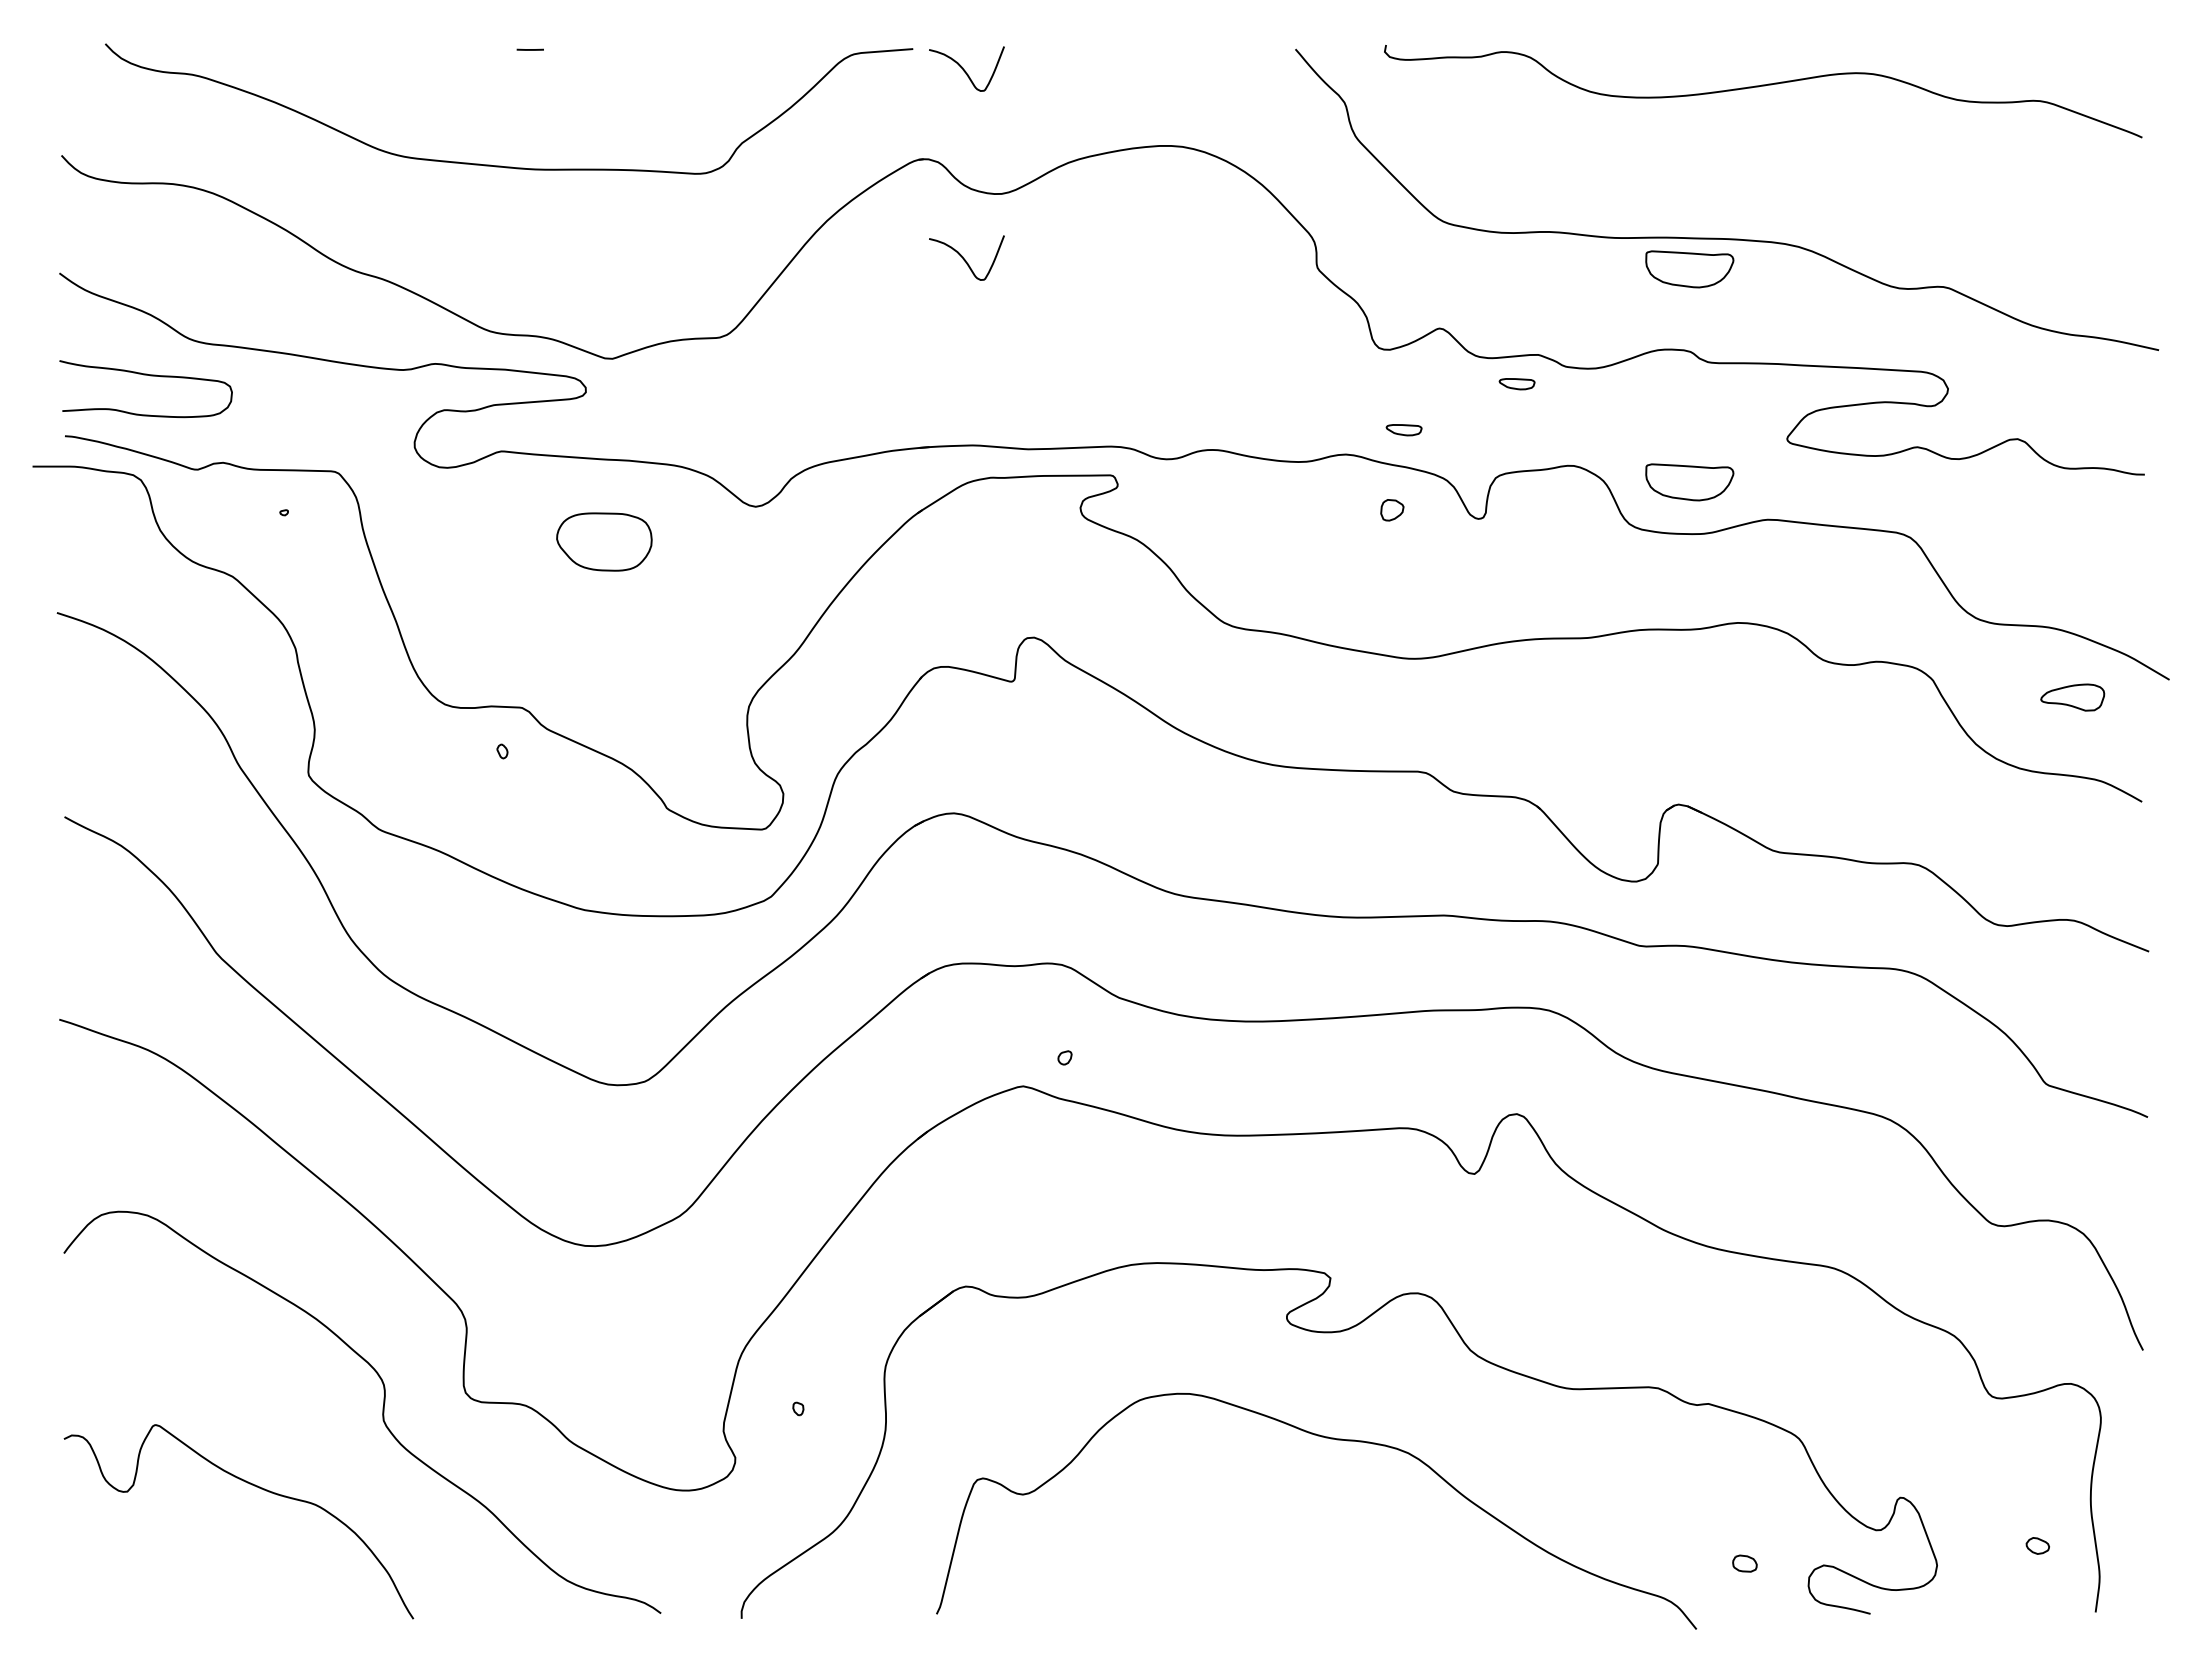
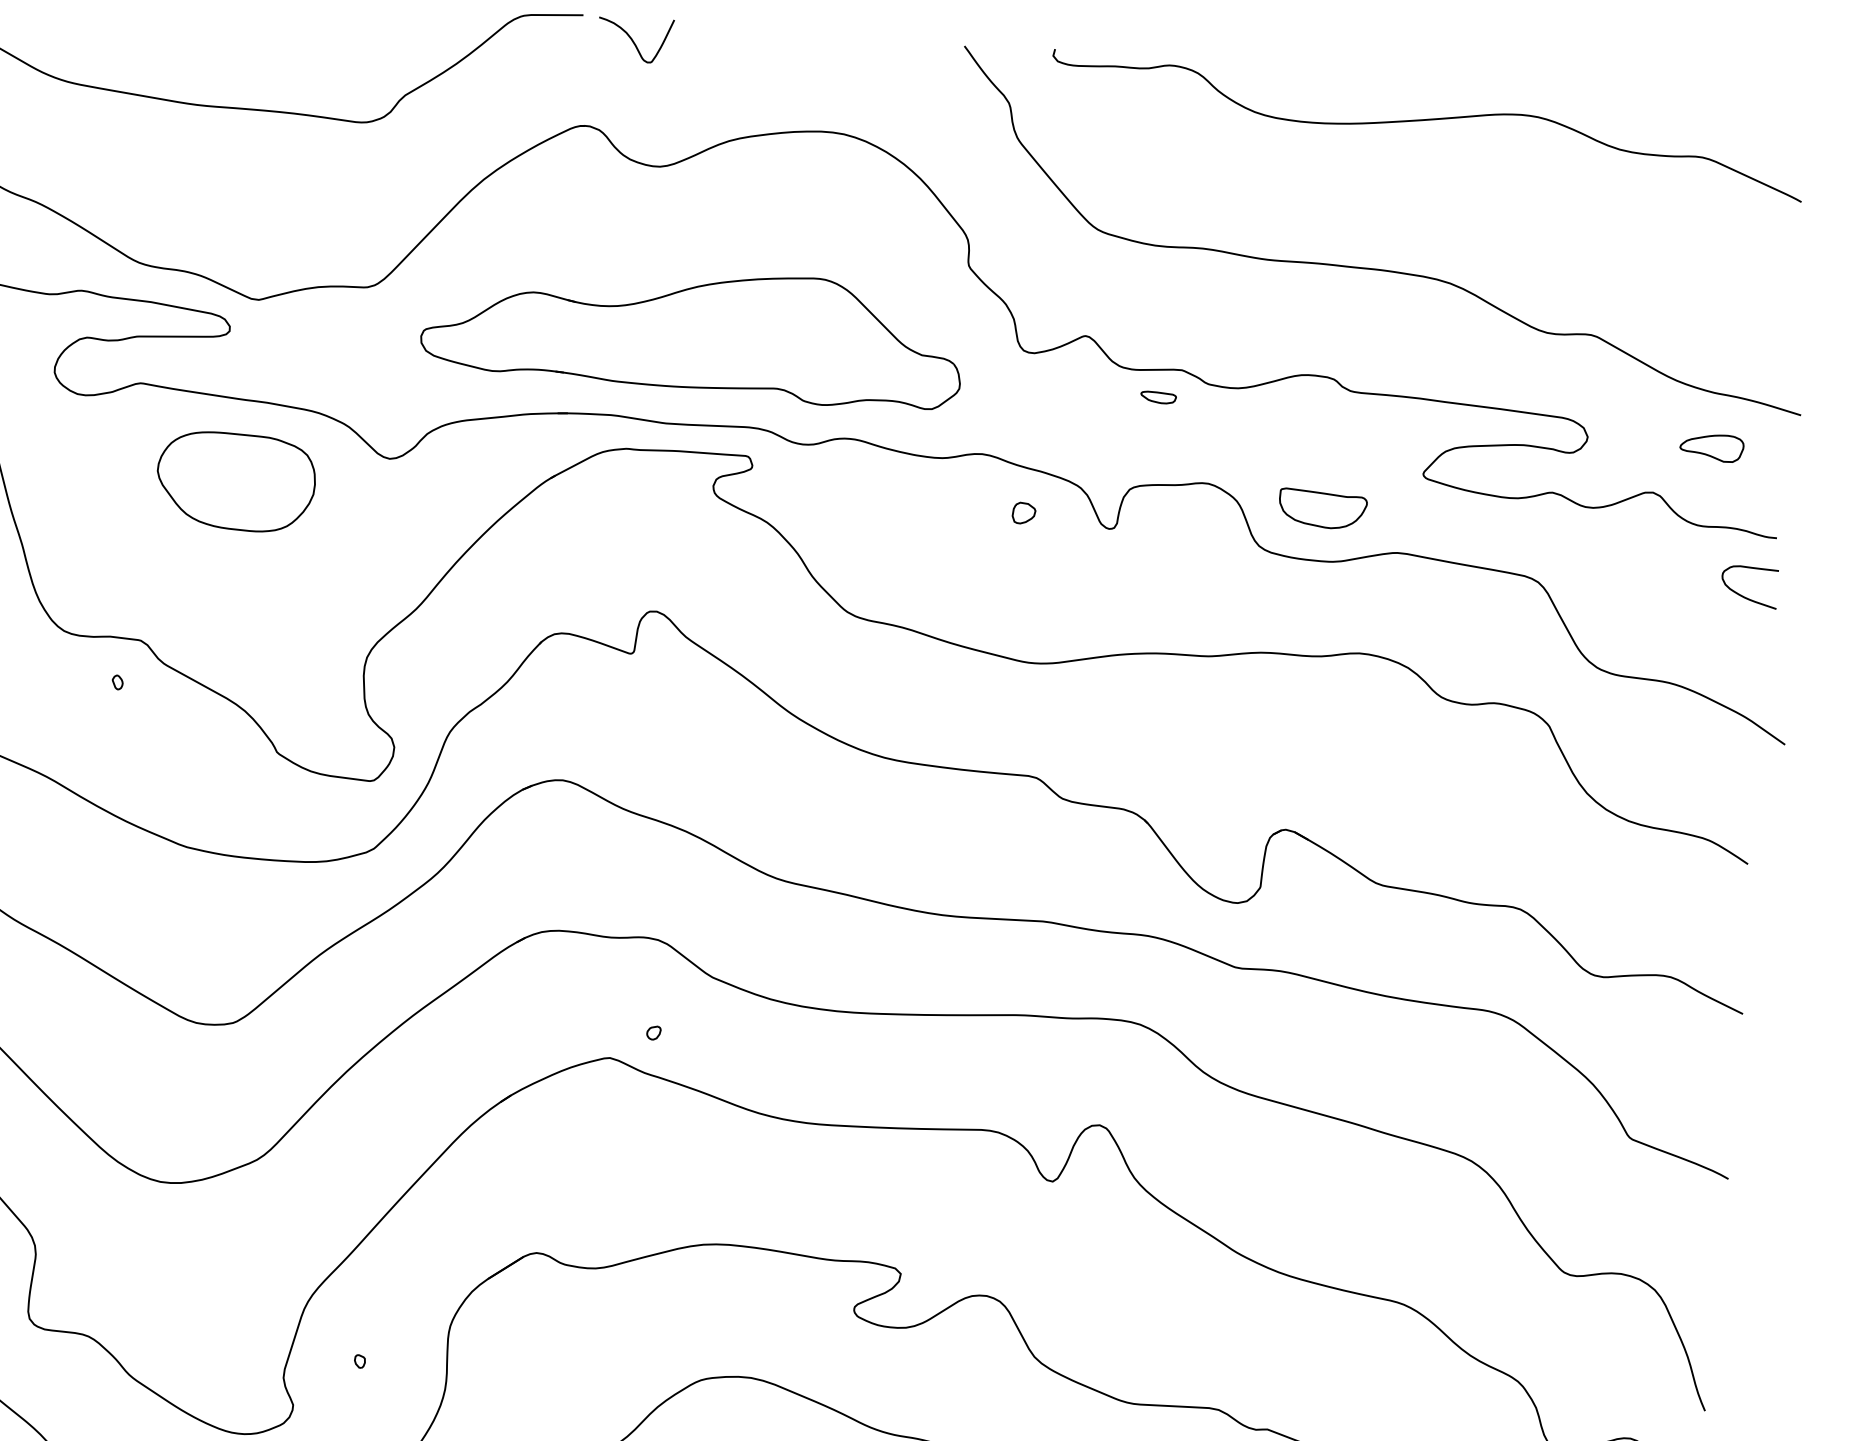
curve: (964, 258) -> (617, 228), removed
part: (1689, 269) -> (1339, 297), removed
part: (1047, 355) -> (692, 331), added
part: (1403, 430) -> (1041, 434), removed
curve: (2118, 535) -> (1745, 596), added
part: (604, 541) -> (236, 481), size x1.67
part: (2072, 697) -> (1711, 447), moved

